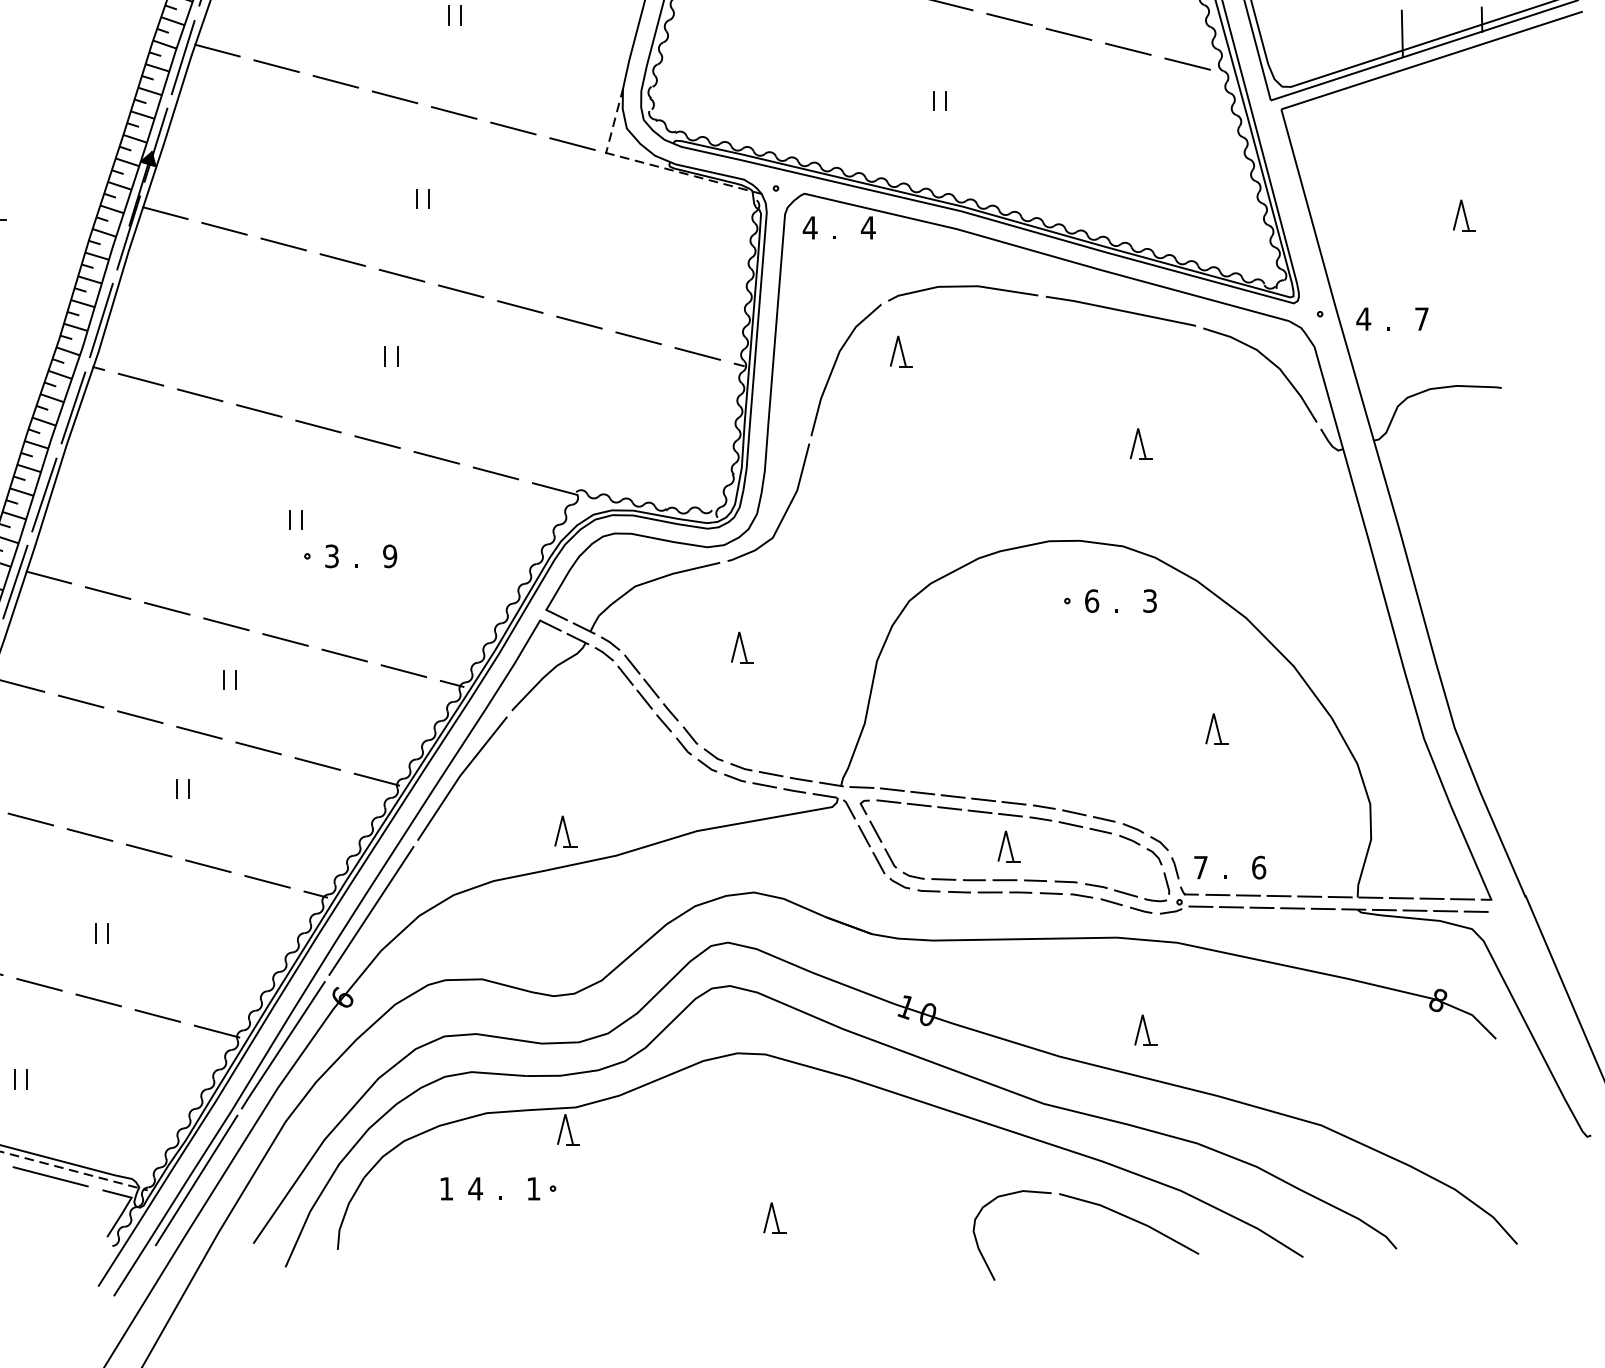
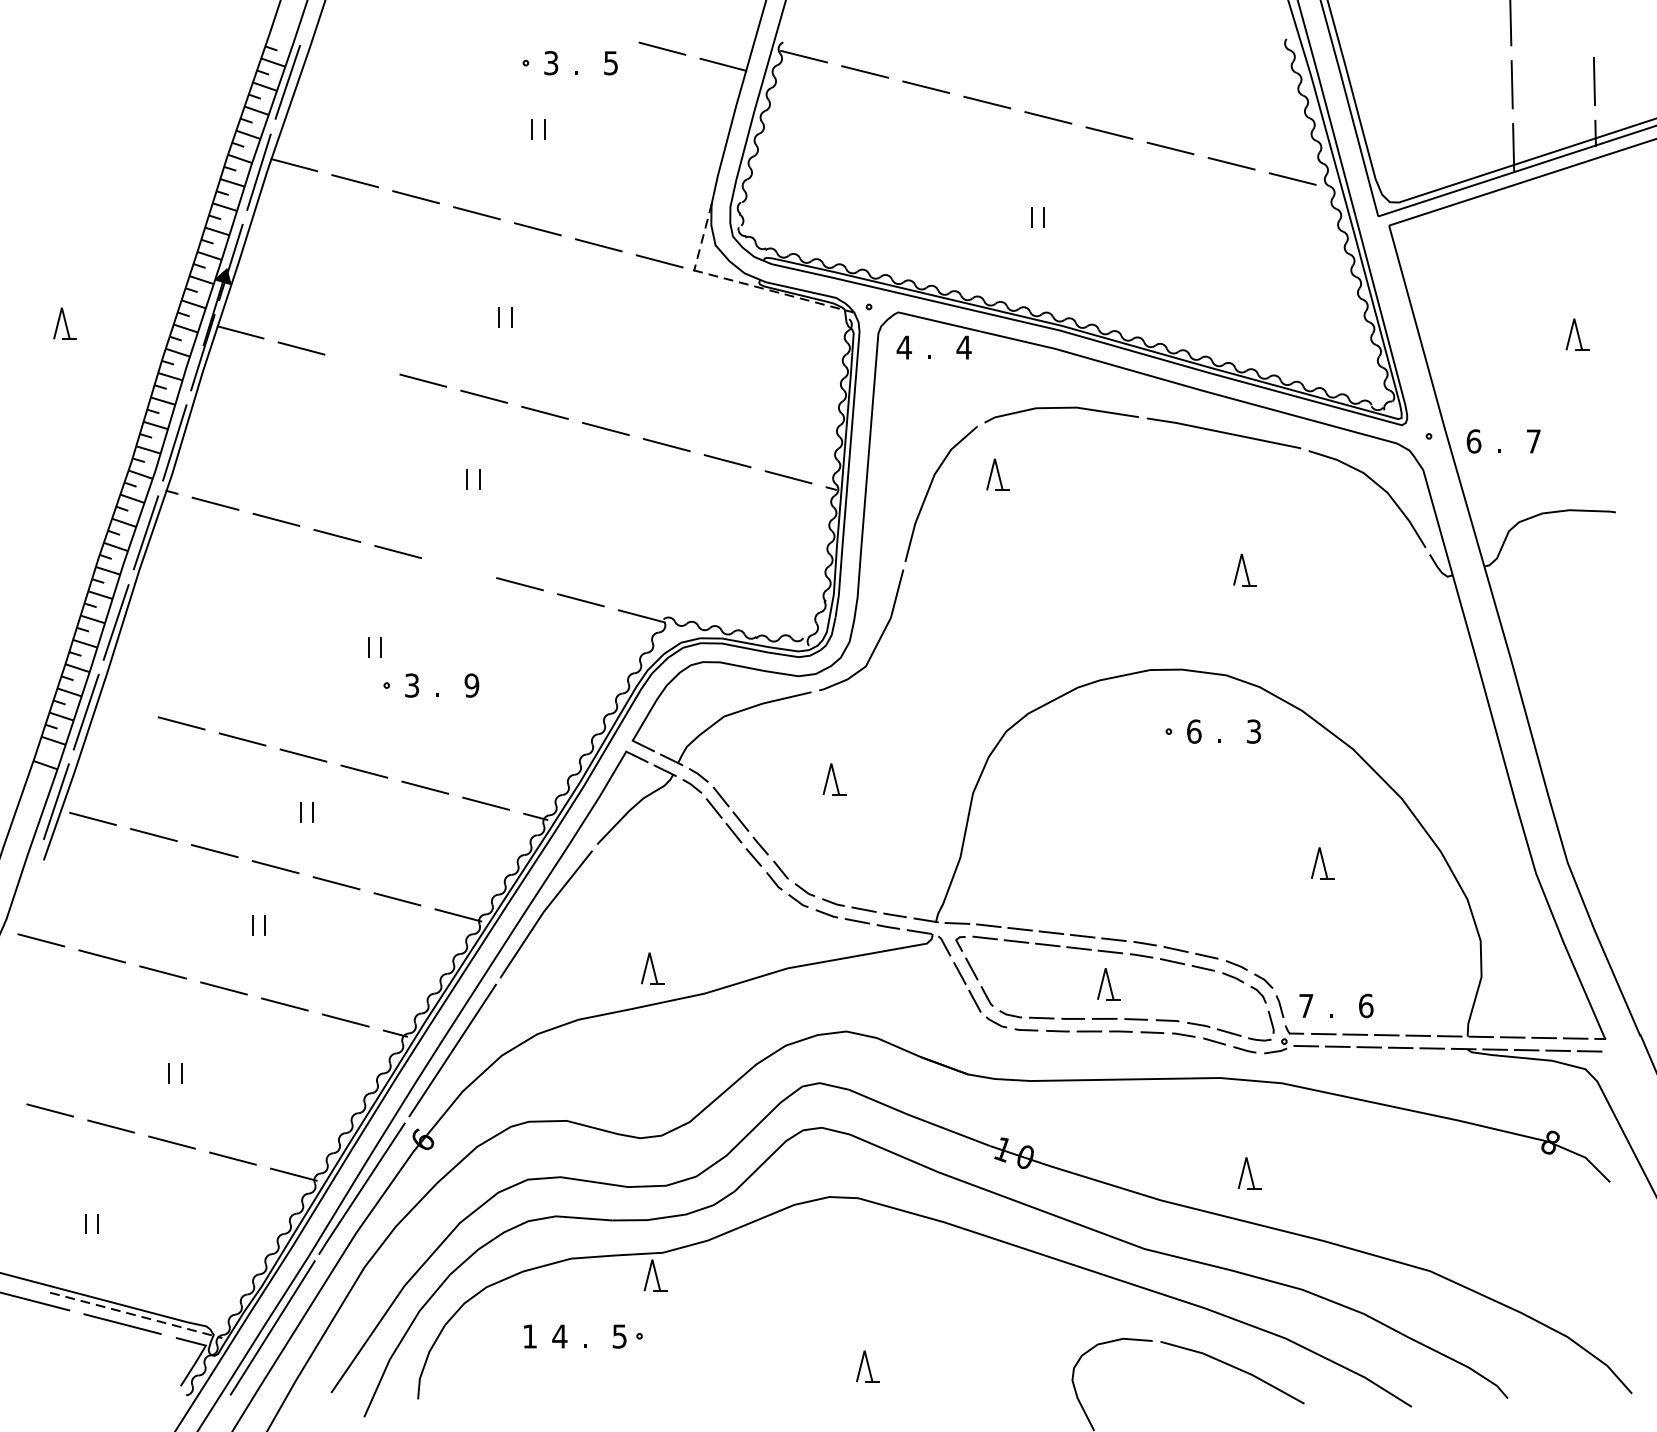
line: (283, 244) -> (362, 364), removed
text: (1363, 319) -> (1473, 441), 4 -> 6
line: (377, 442) -> (458, 568), removed
line: (48, 577) -> (120, 707), removed
text: (533, 1188) -> (619, 1336), 1 -> 5

